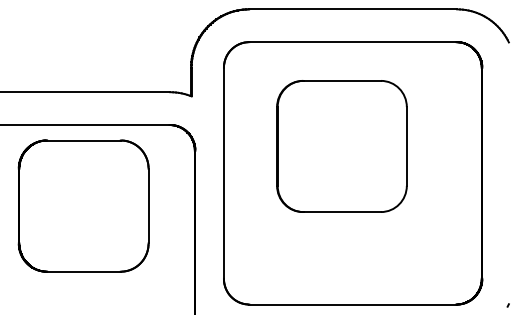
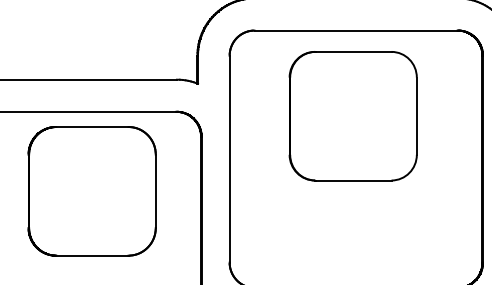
part: (341, 146) -> (352, 116), moved

